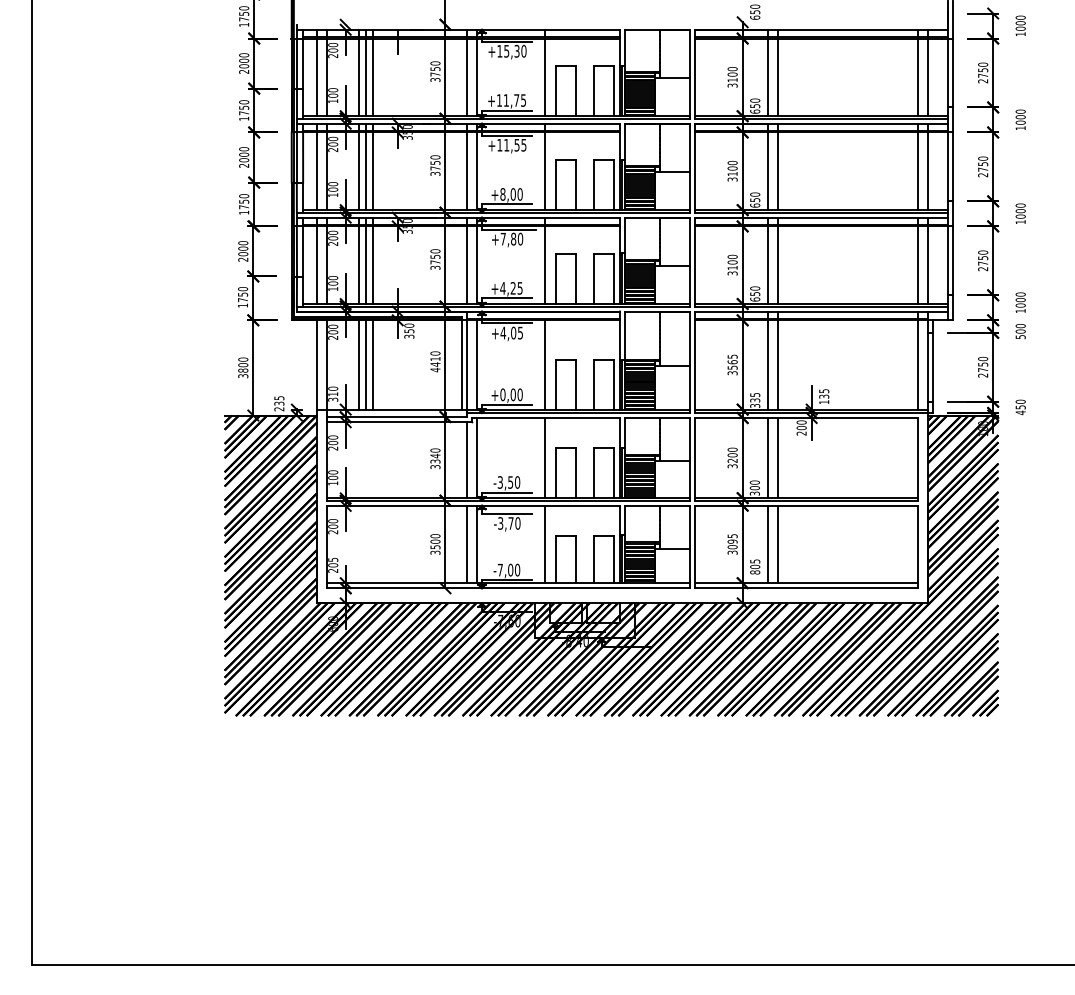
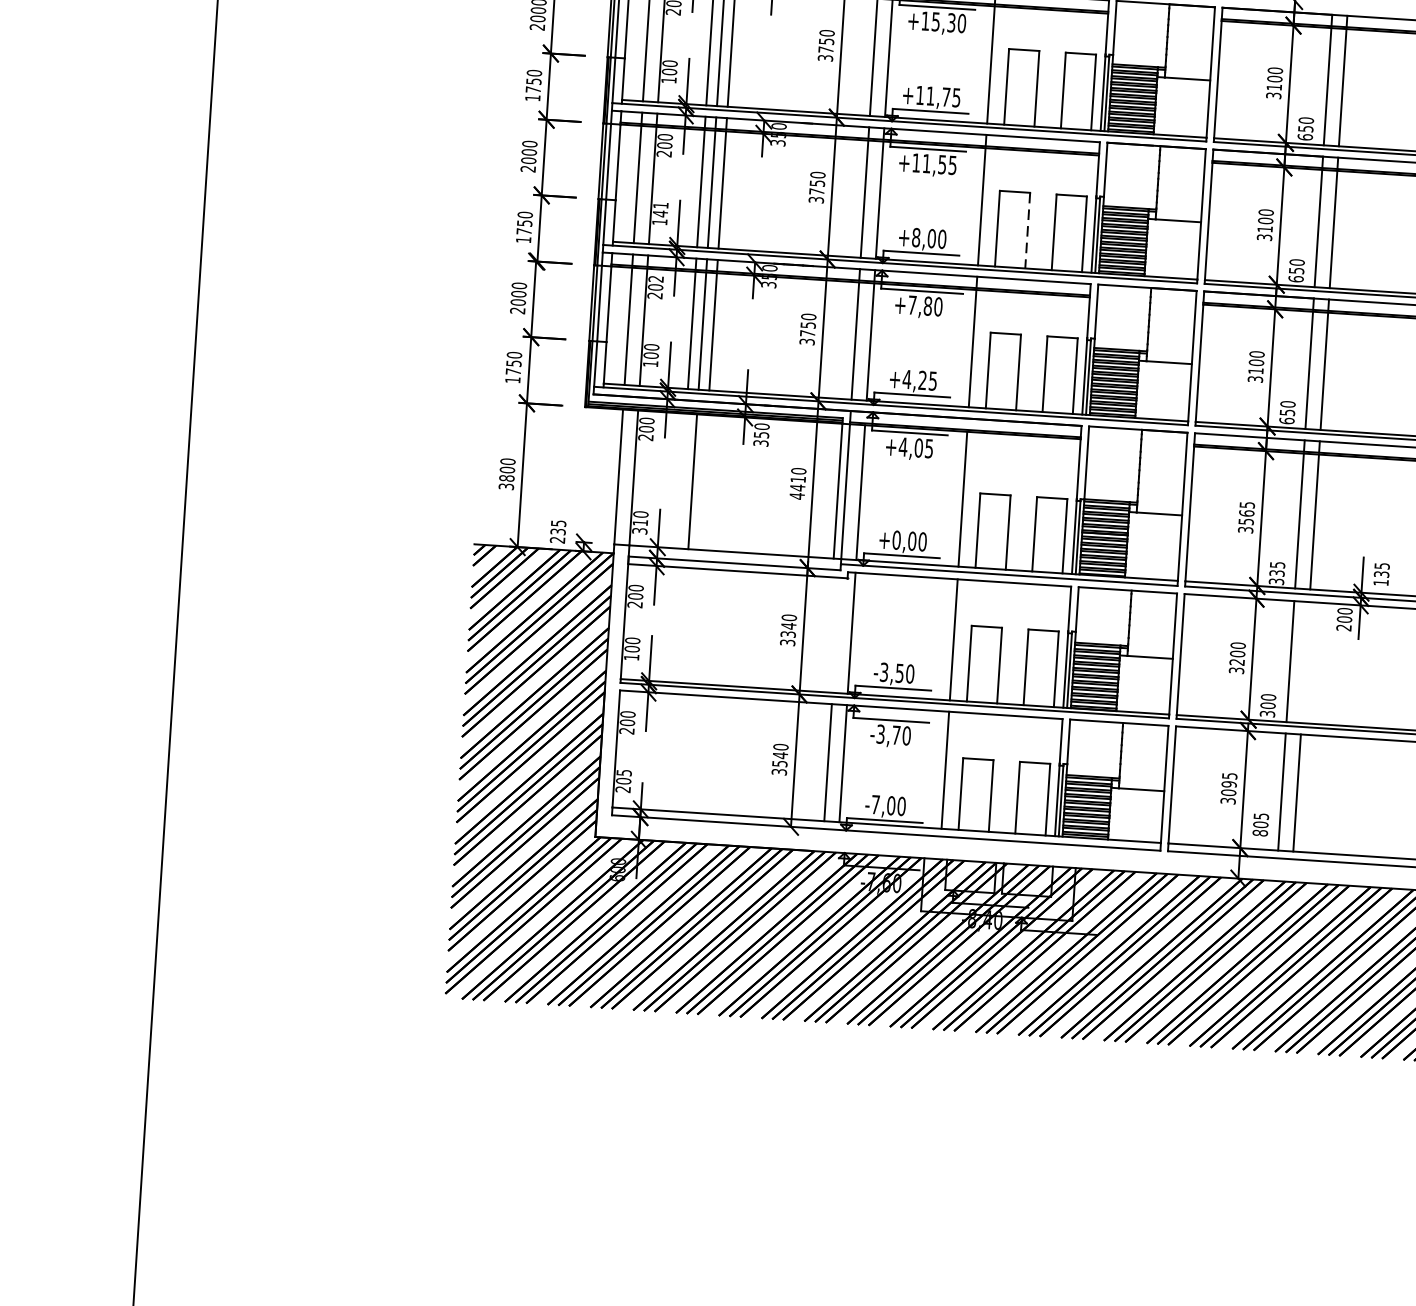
line: (576, 185) -> (1028, 231), solid -> dashed
text: (333, 186) -> (661, 209), 100 -> 141
text: (333, 232) -> (656, 278), 200 -> 202
line: (358, 364) -> (681, 480), removed
line: (373, 364) -> (704, 481), removed
line: (777, 458) -> (1305, 663), removed
line: (467, 460) -> (836, 635), removed
text: (435, 541) -> (780, 755), 3500 -> 3540

